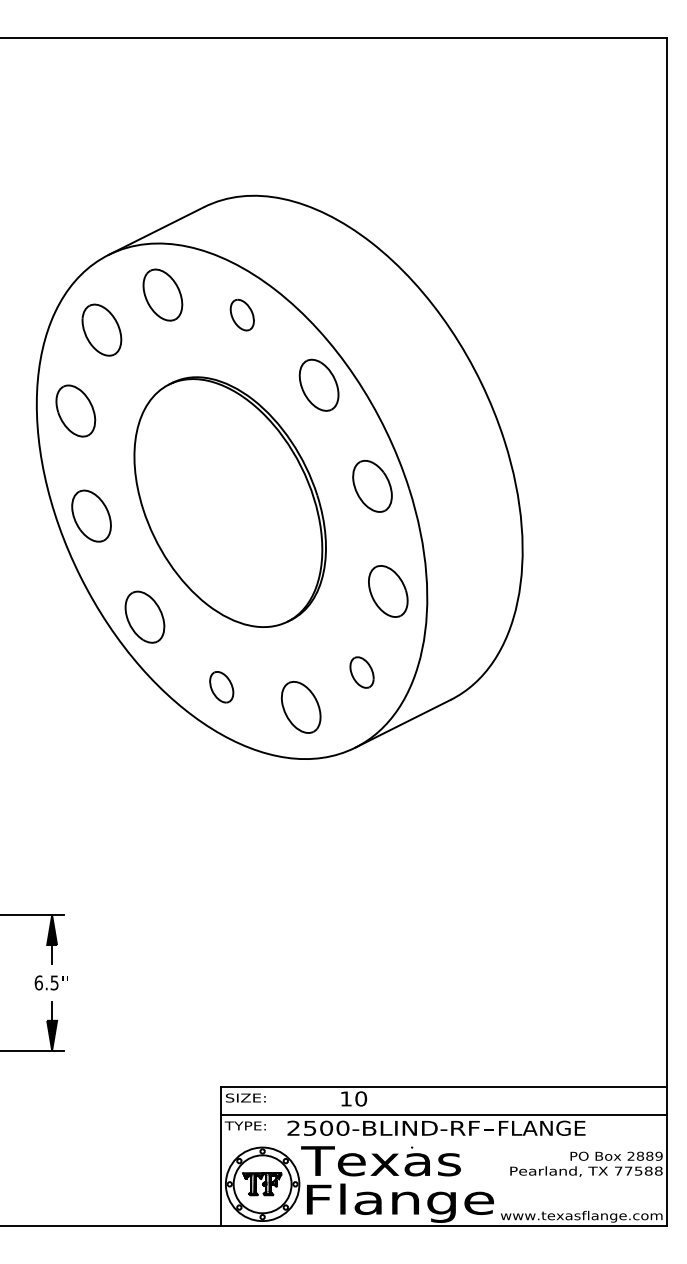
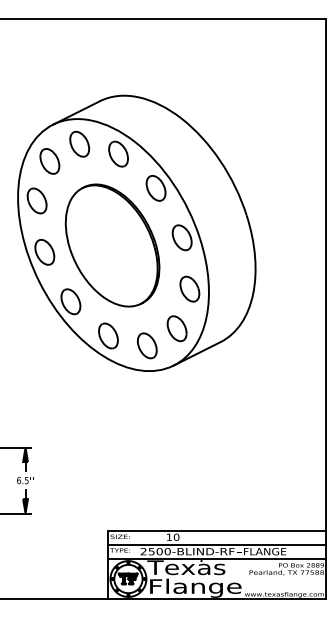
part: (242, 313) -> (118, 153), size x1.67
part: (360, 671) -> (176, 328), size x1.67
part: (221, 686) -> (108, 335), size x1.67
line: (442, 1142) -> (216, 558), added

